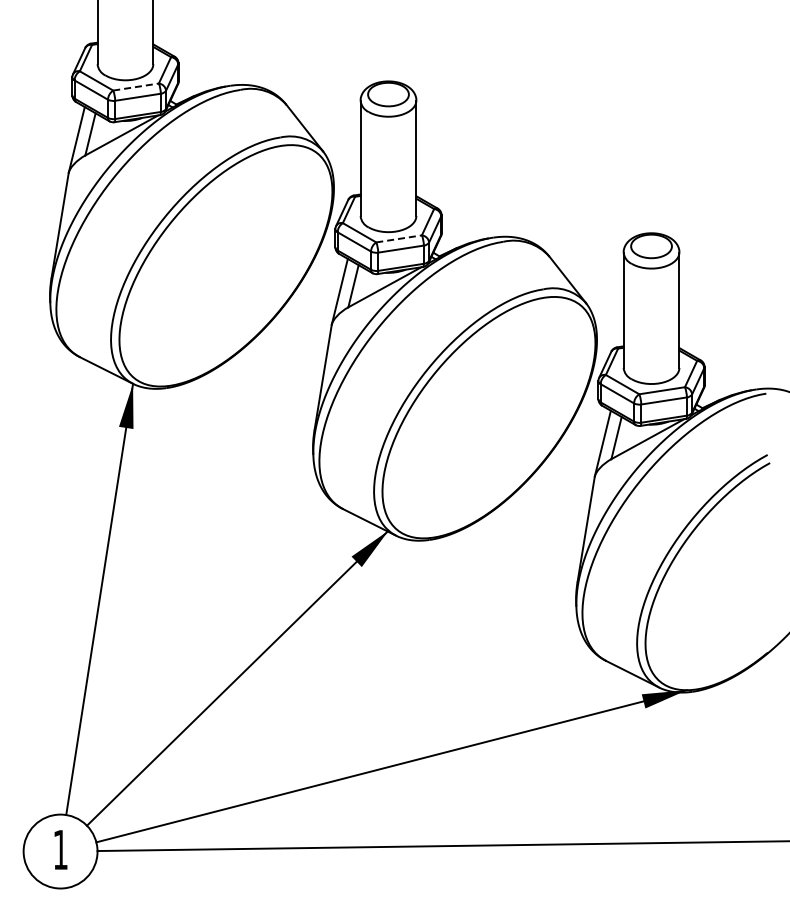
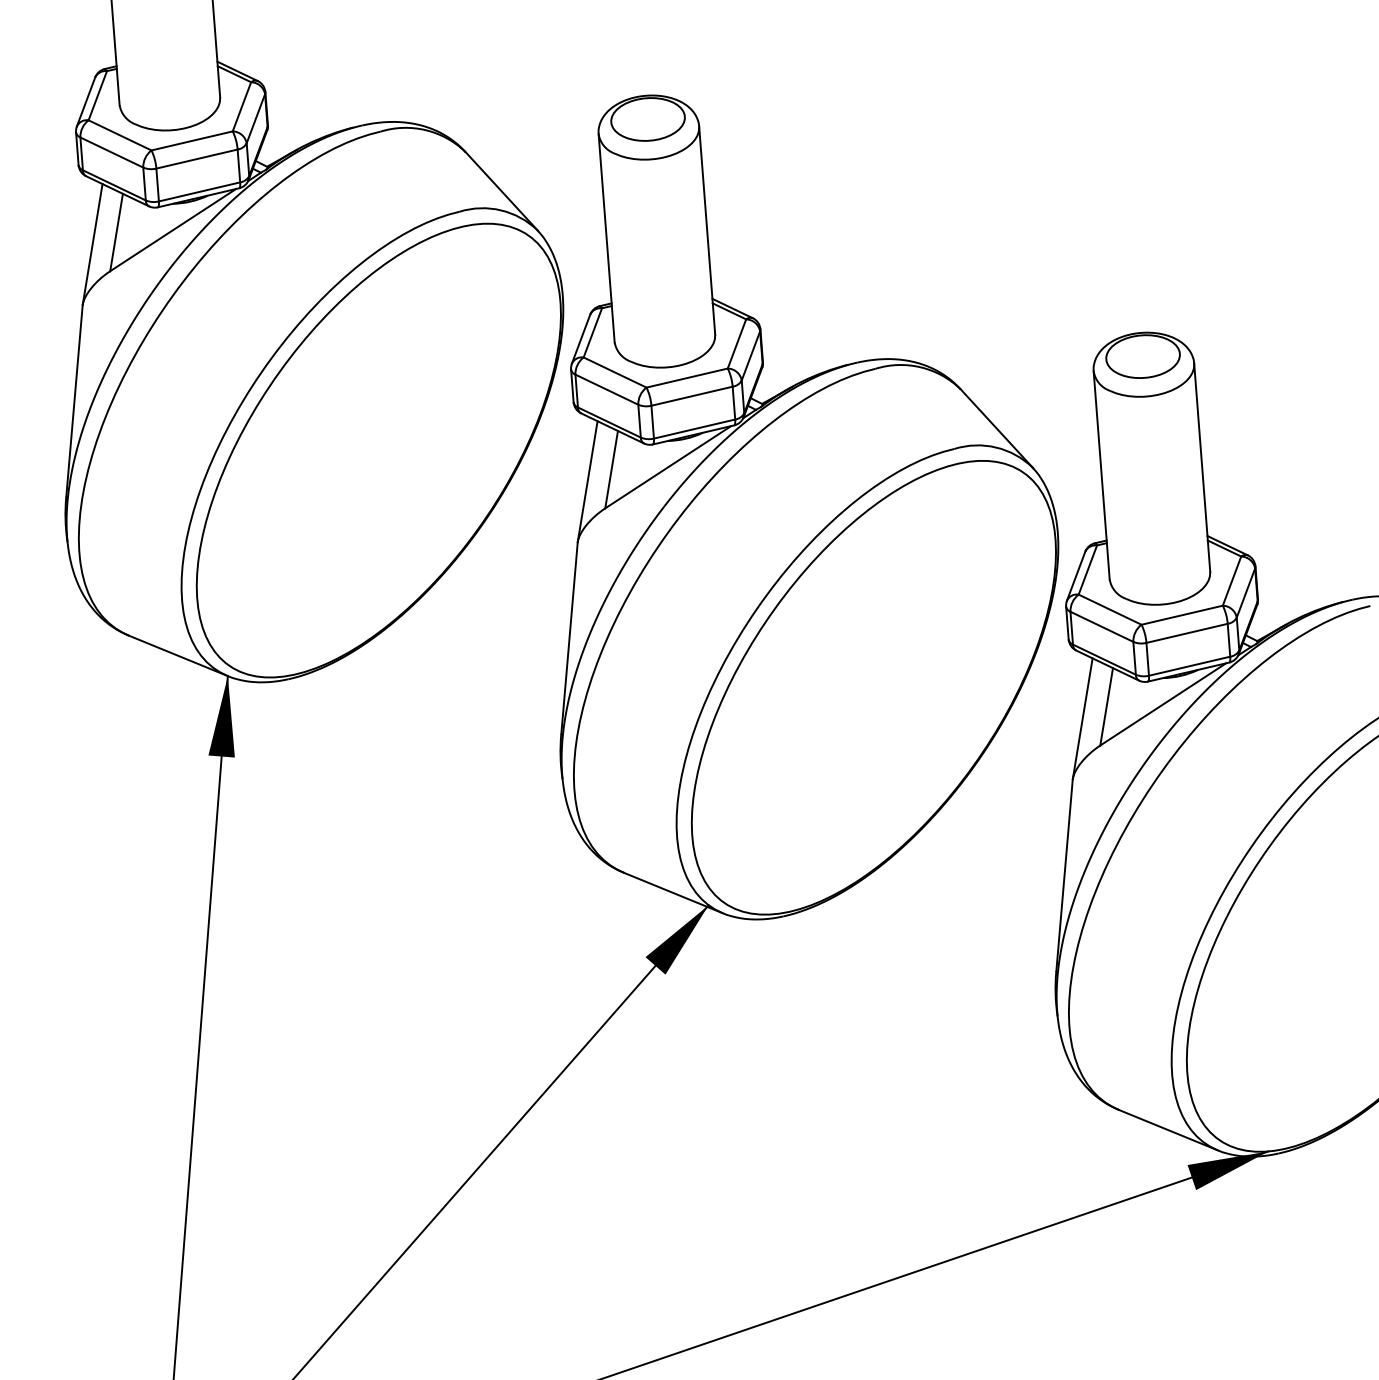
line: (136, 86) -> (192, 139), dashed -> solid
line: (399, 238) -> (687, 377), dashed -> solid

